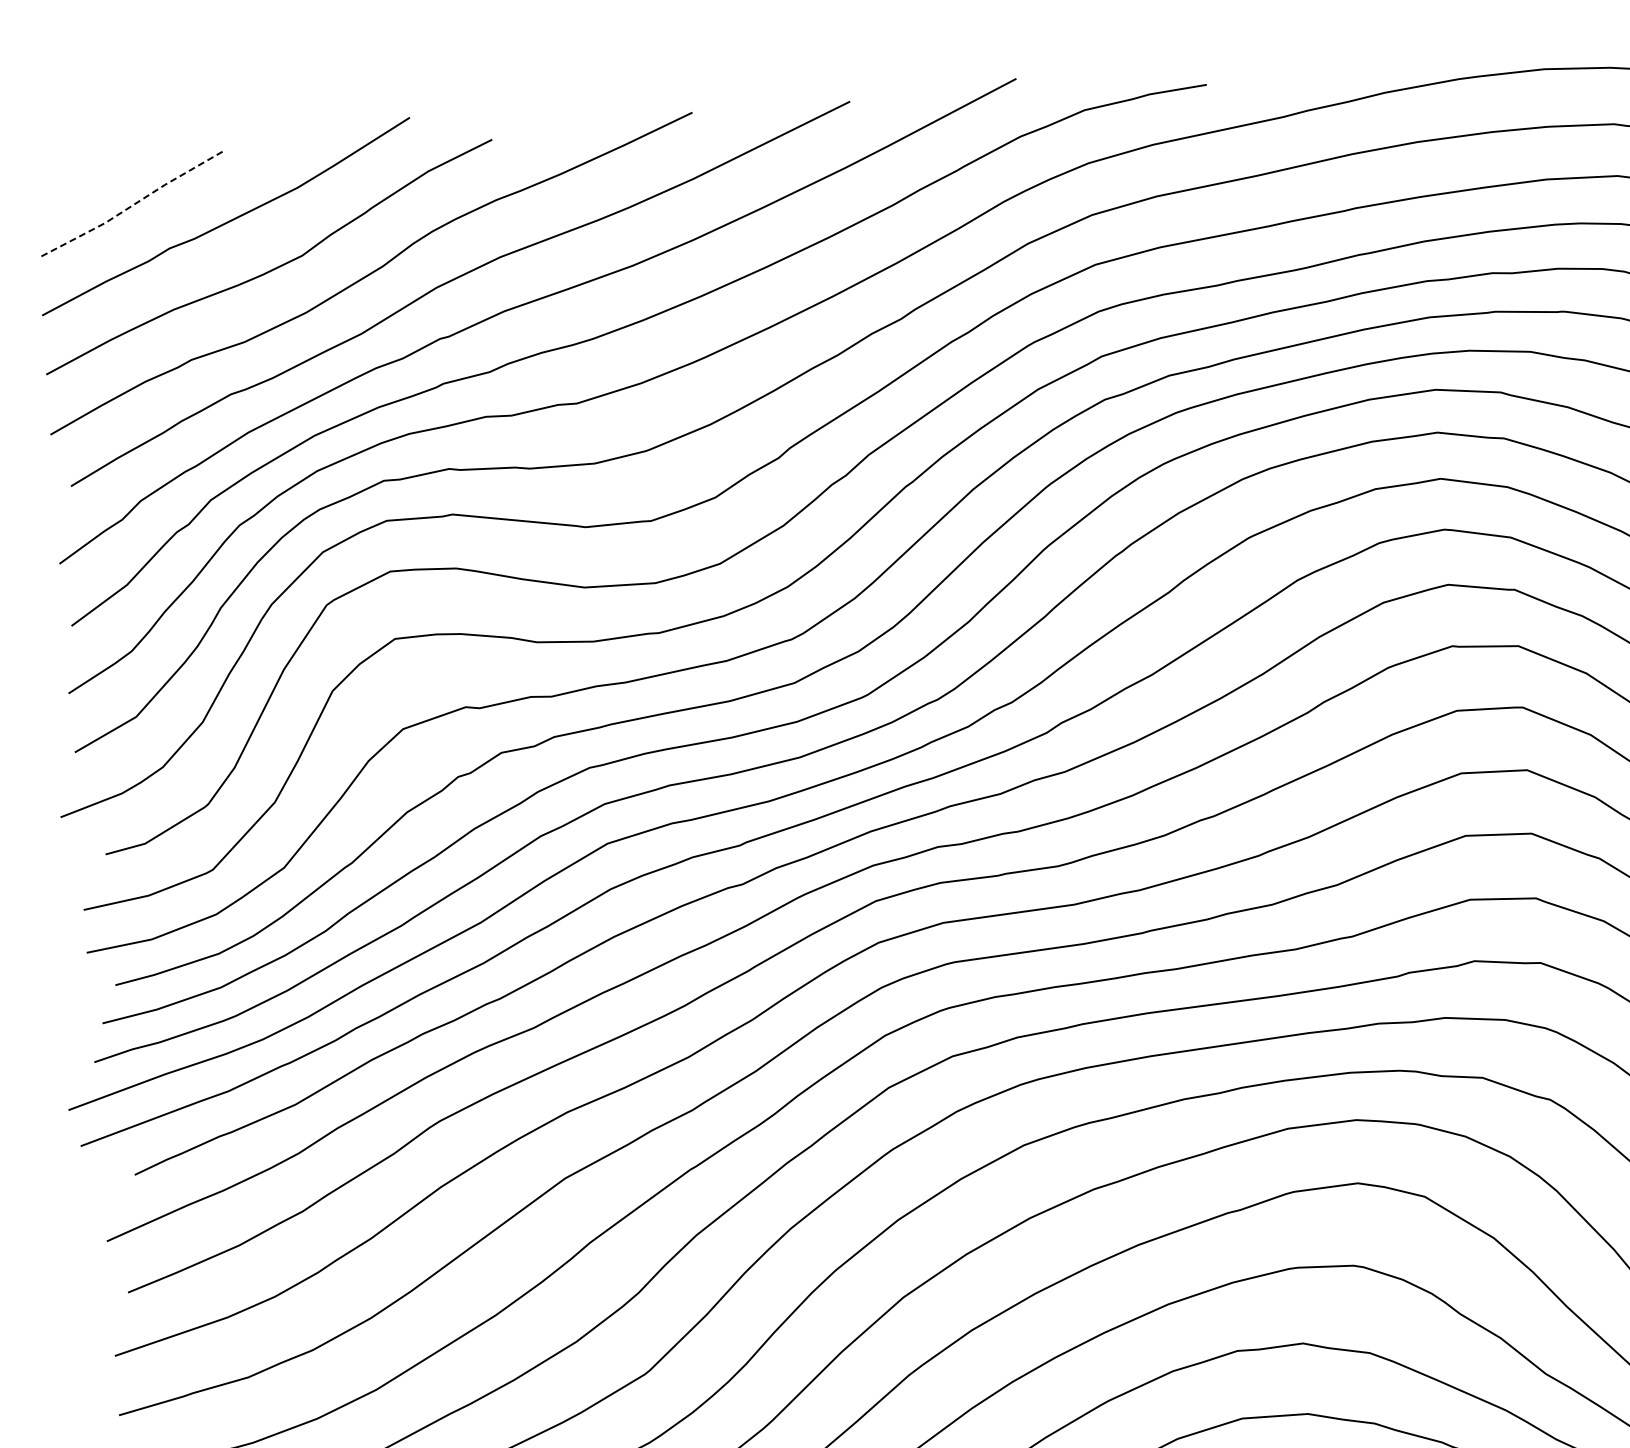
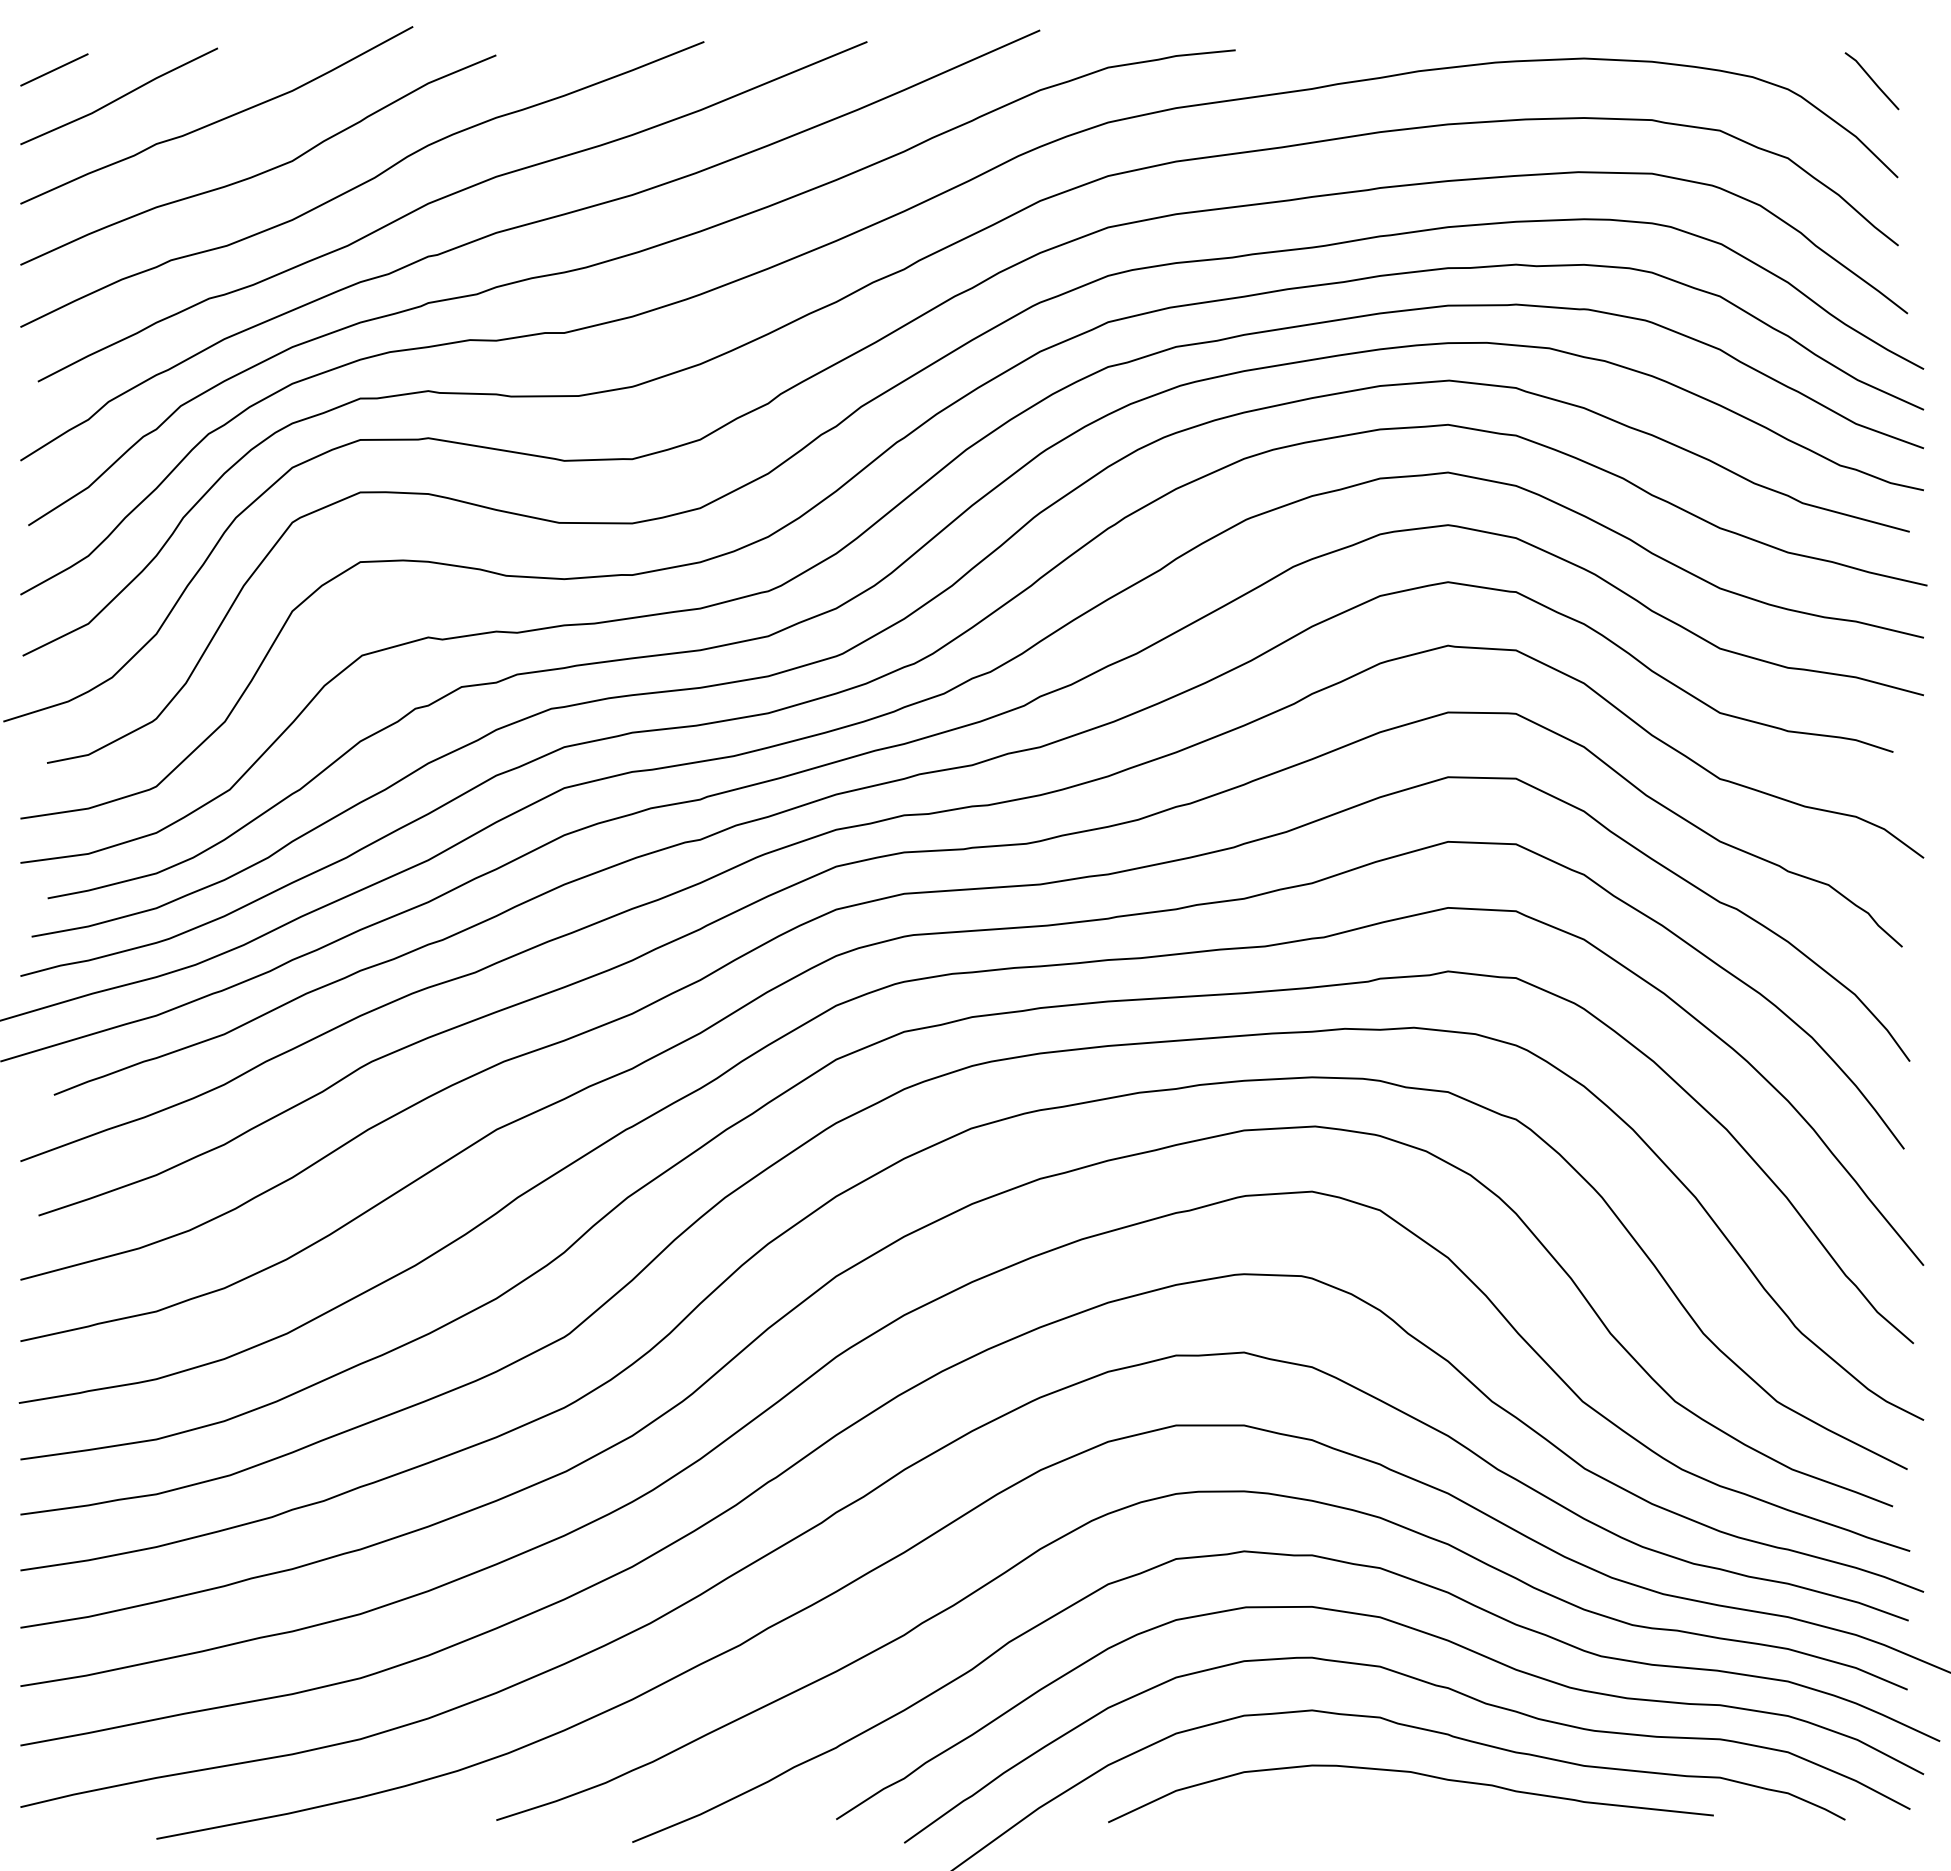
line: (65, 183) -> (54, 69), added
line: (130, 206) -> (119, 98), dashed -> solid

